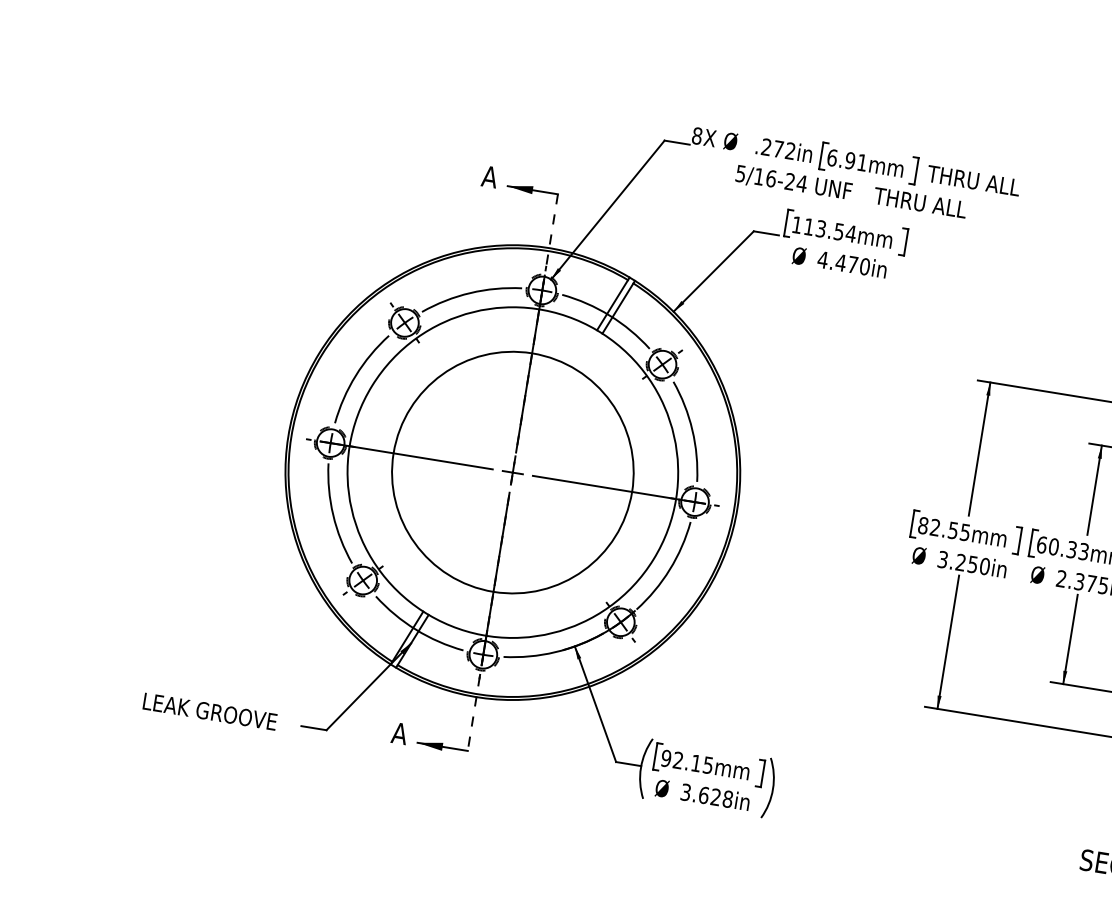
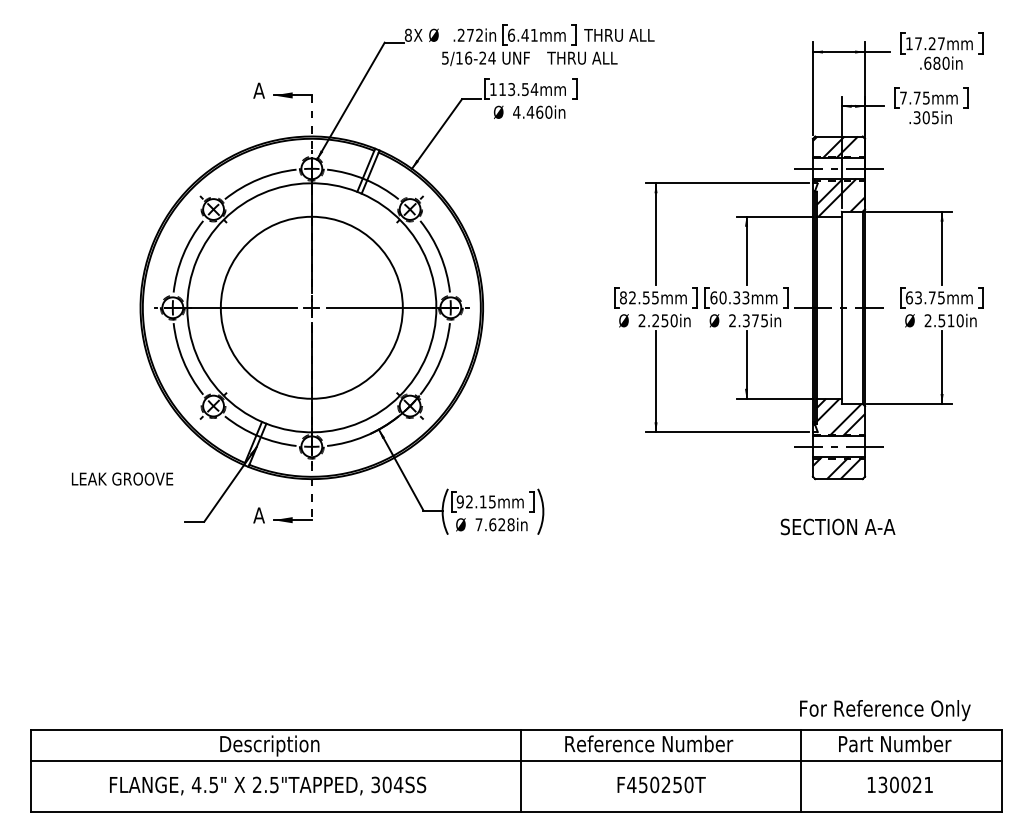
text: (849, 159) -> (524, 34), 6.91mm -> 6.41mm
text: (852, 263) -> (539, 111), 4.470in -> 4.460in
text: (942, 559) -> (641, 320), 3.250in -> 2.250in
text: (210, 710) -> (122, 478), moved
text: (685, 791) -> (478, 524), 3.628in -> 7.628in

